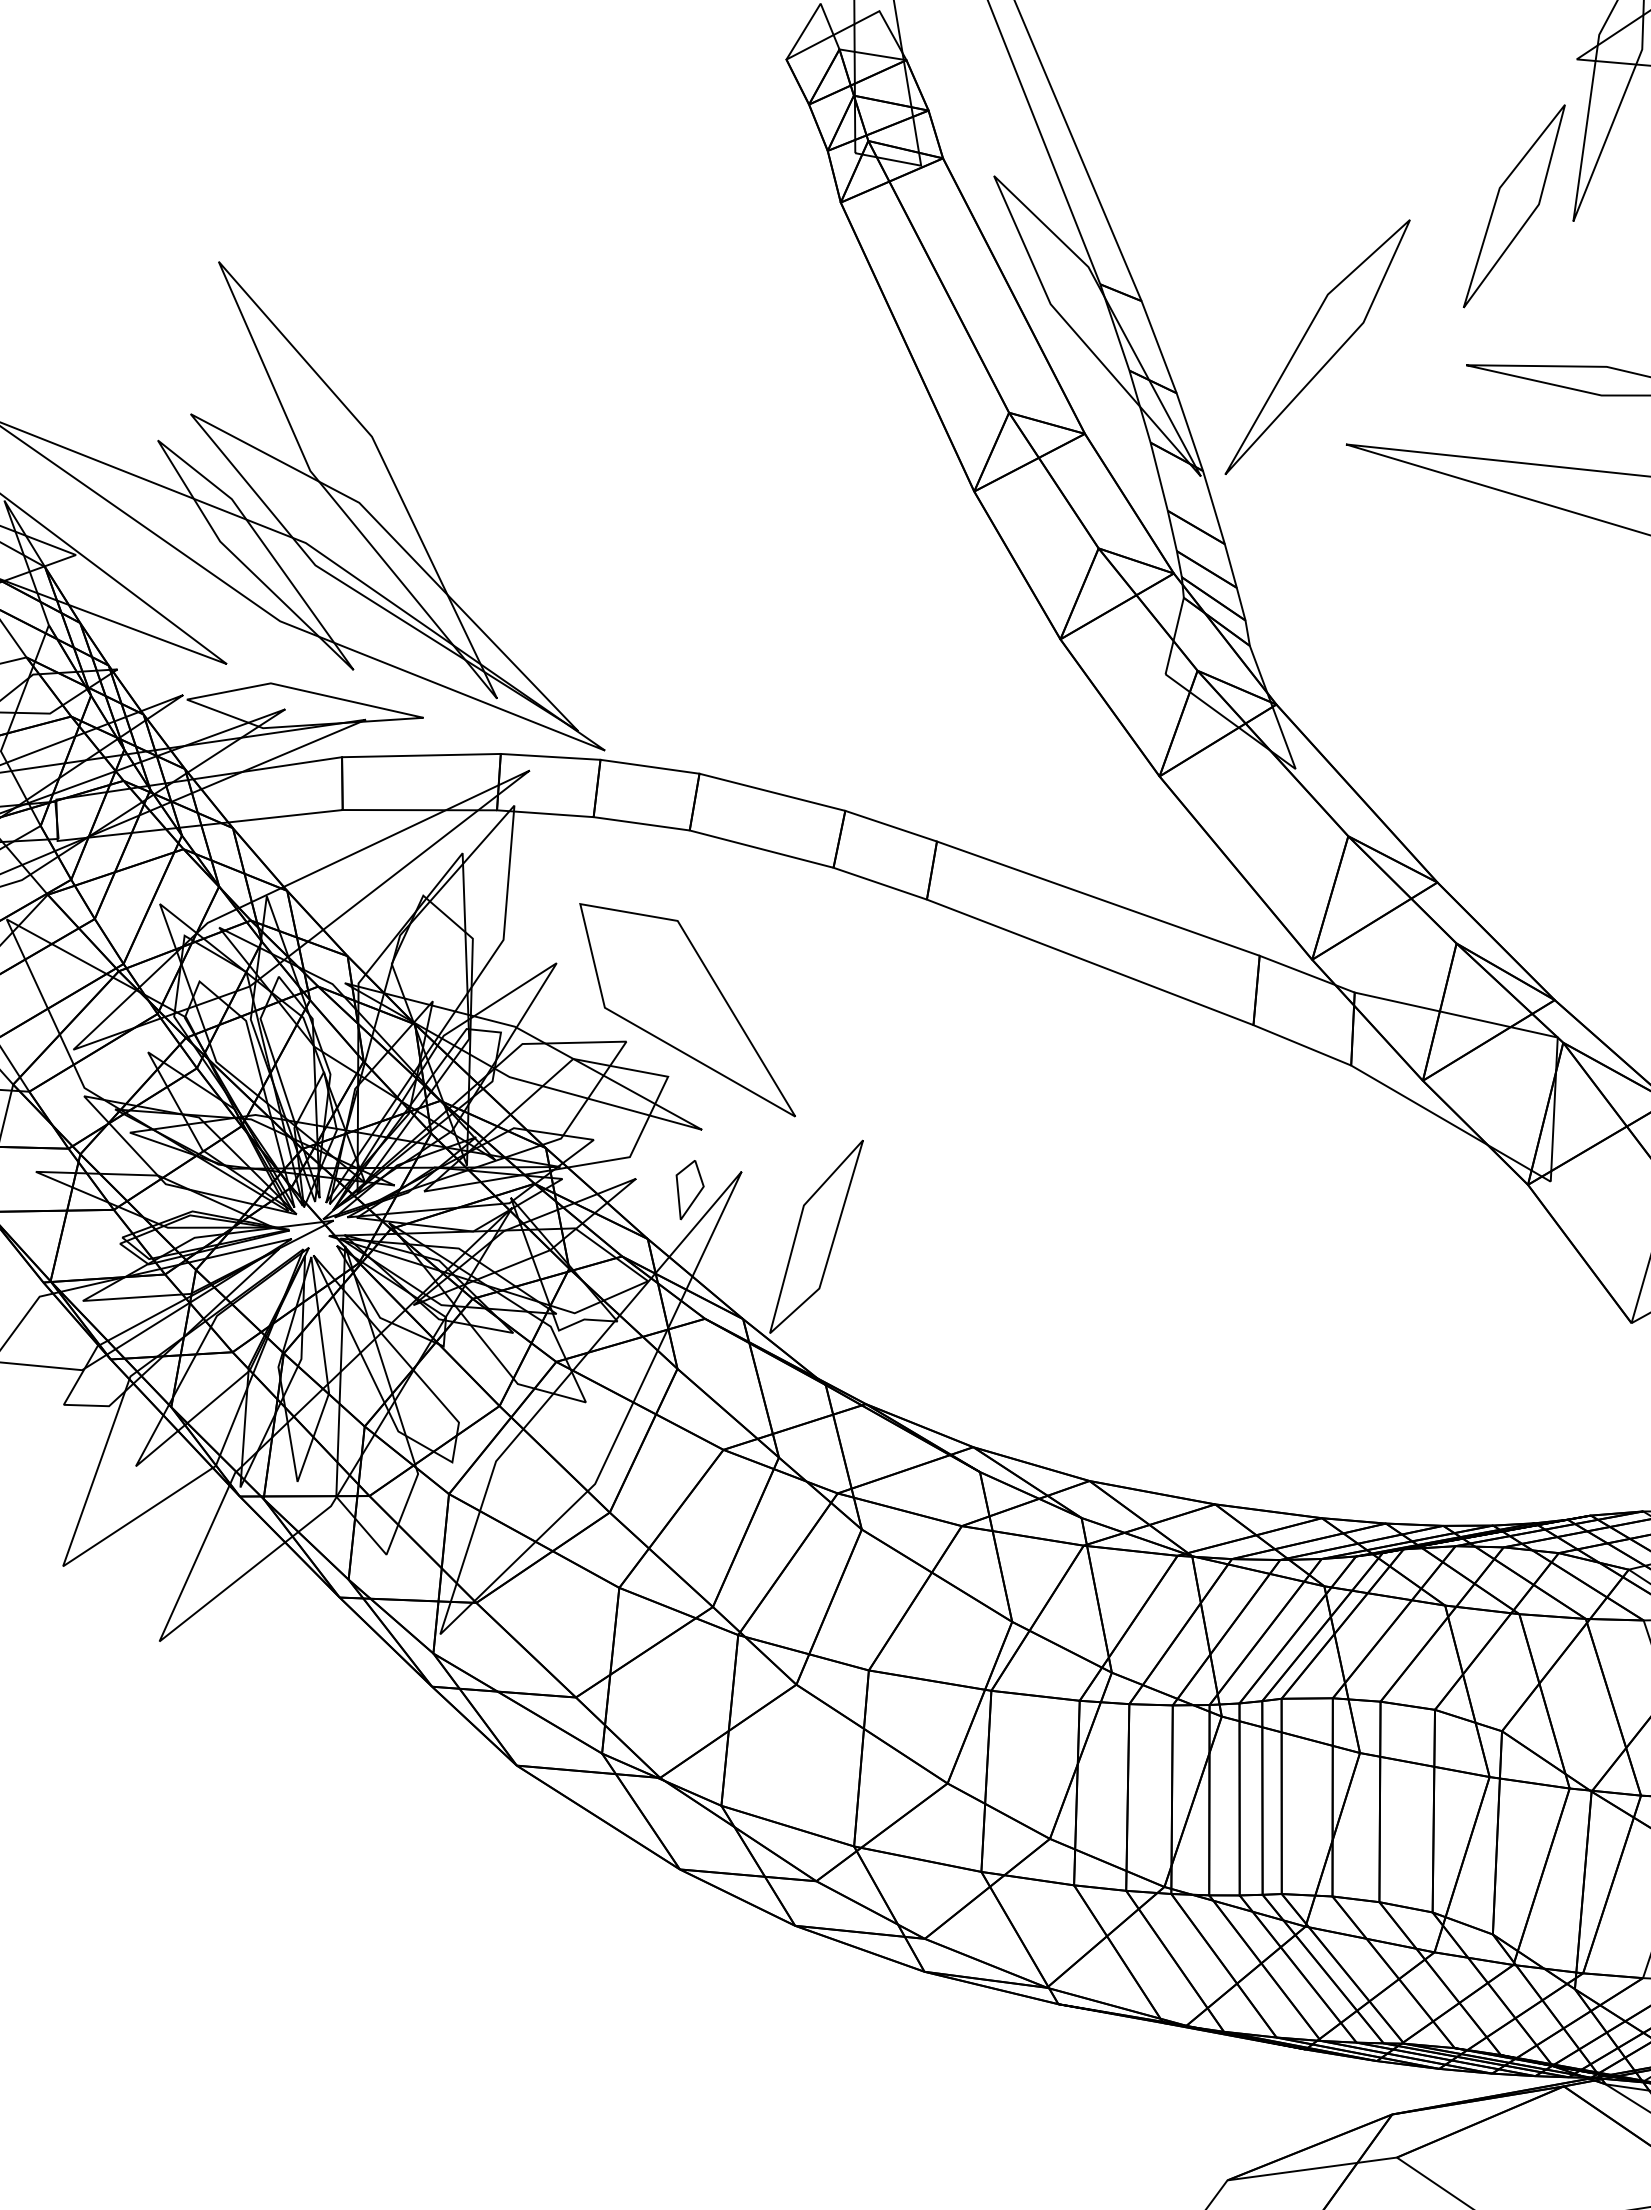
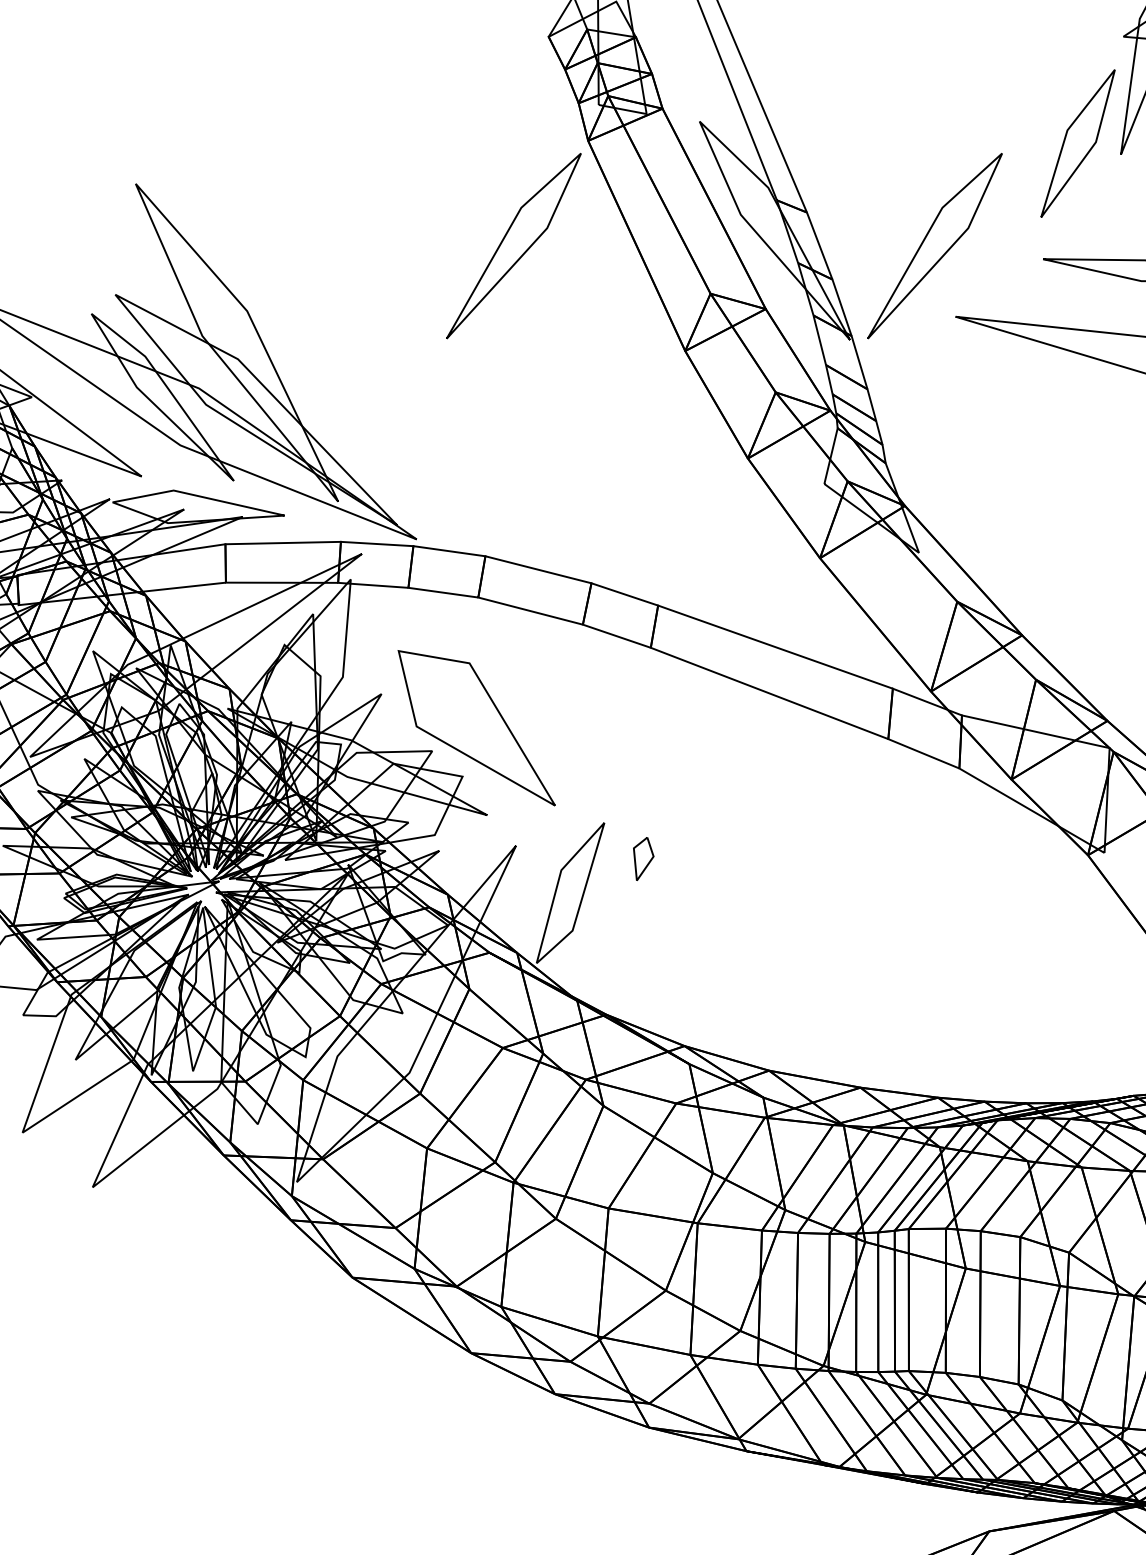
part: (738, 346) -> (513, 245), added
part: (689, 1190) -> (643, 859), moved

